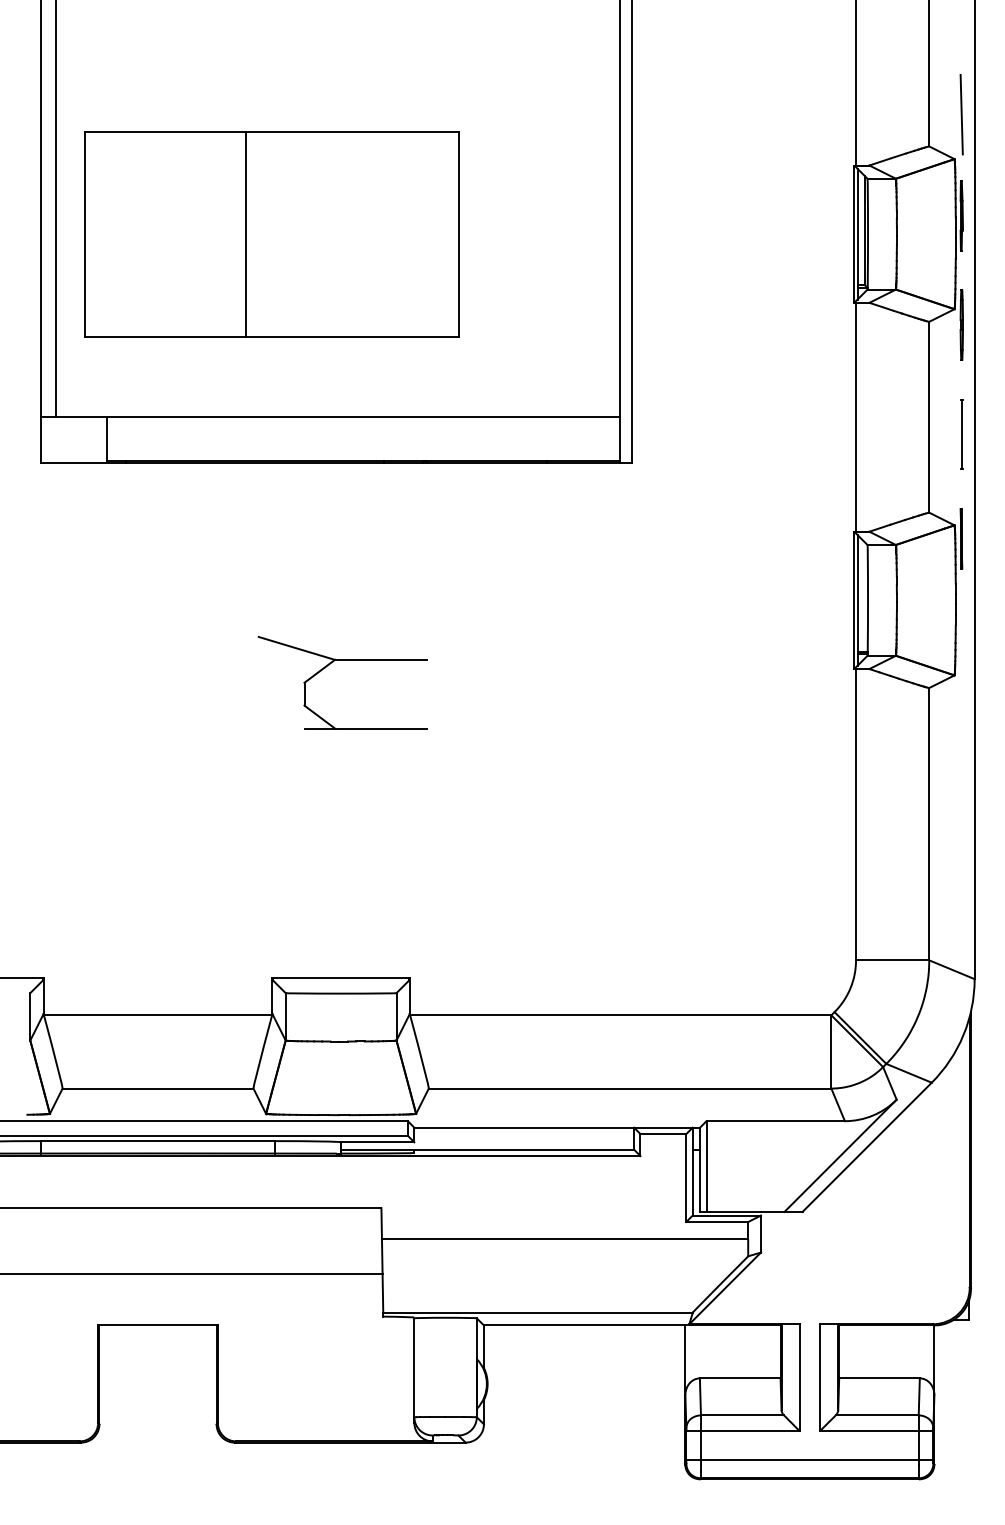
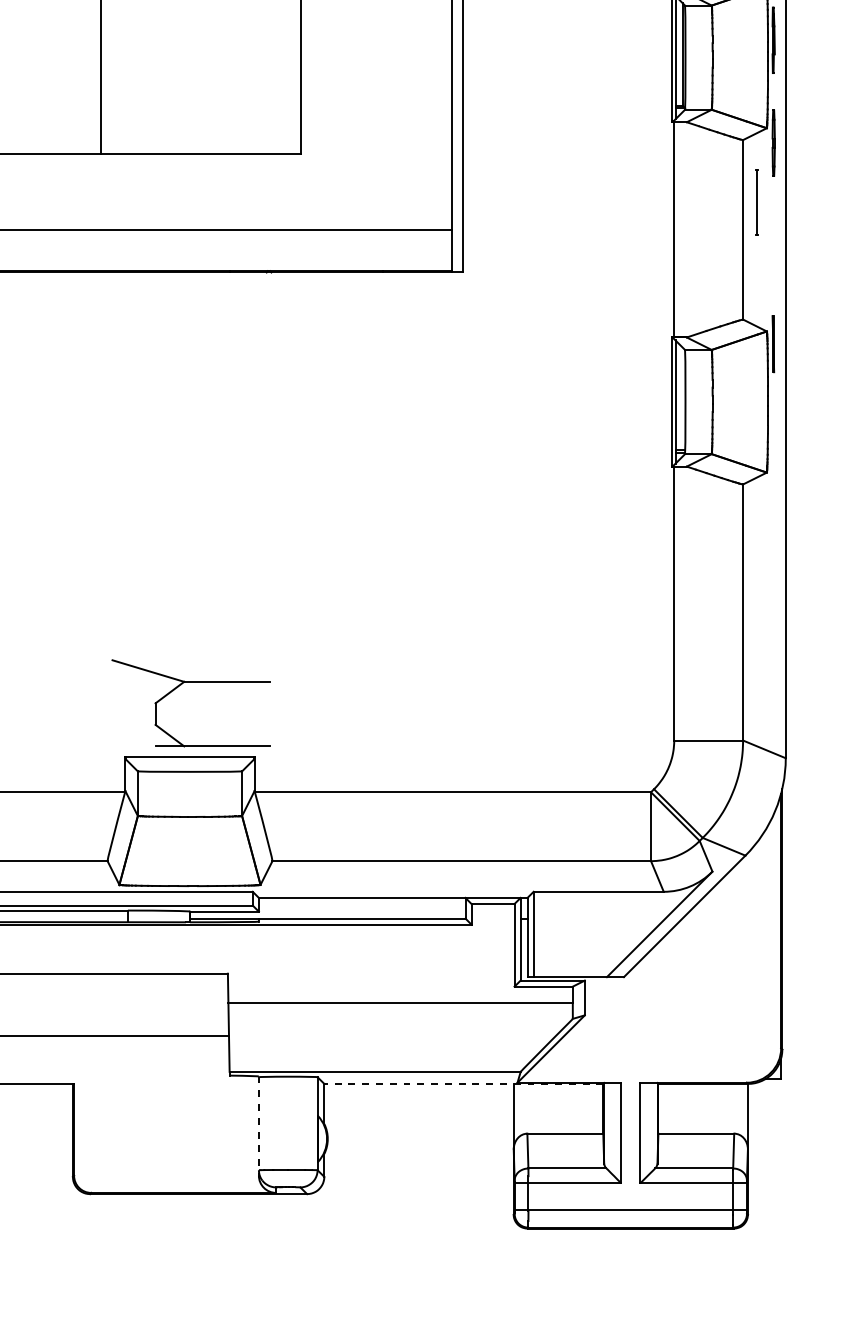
part: (961, 434) -> (756, 202), moved
part: (329, 665) -> (179, 687), moved
line: (631, 1325) -> (463, 1083), solid -> dashed
line: (414, 1370) -> (259, 1126), solid -> dashed

